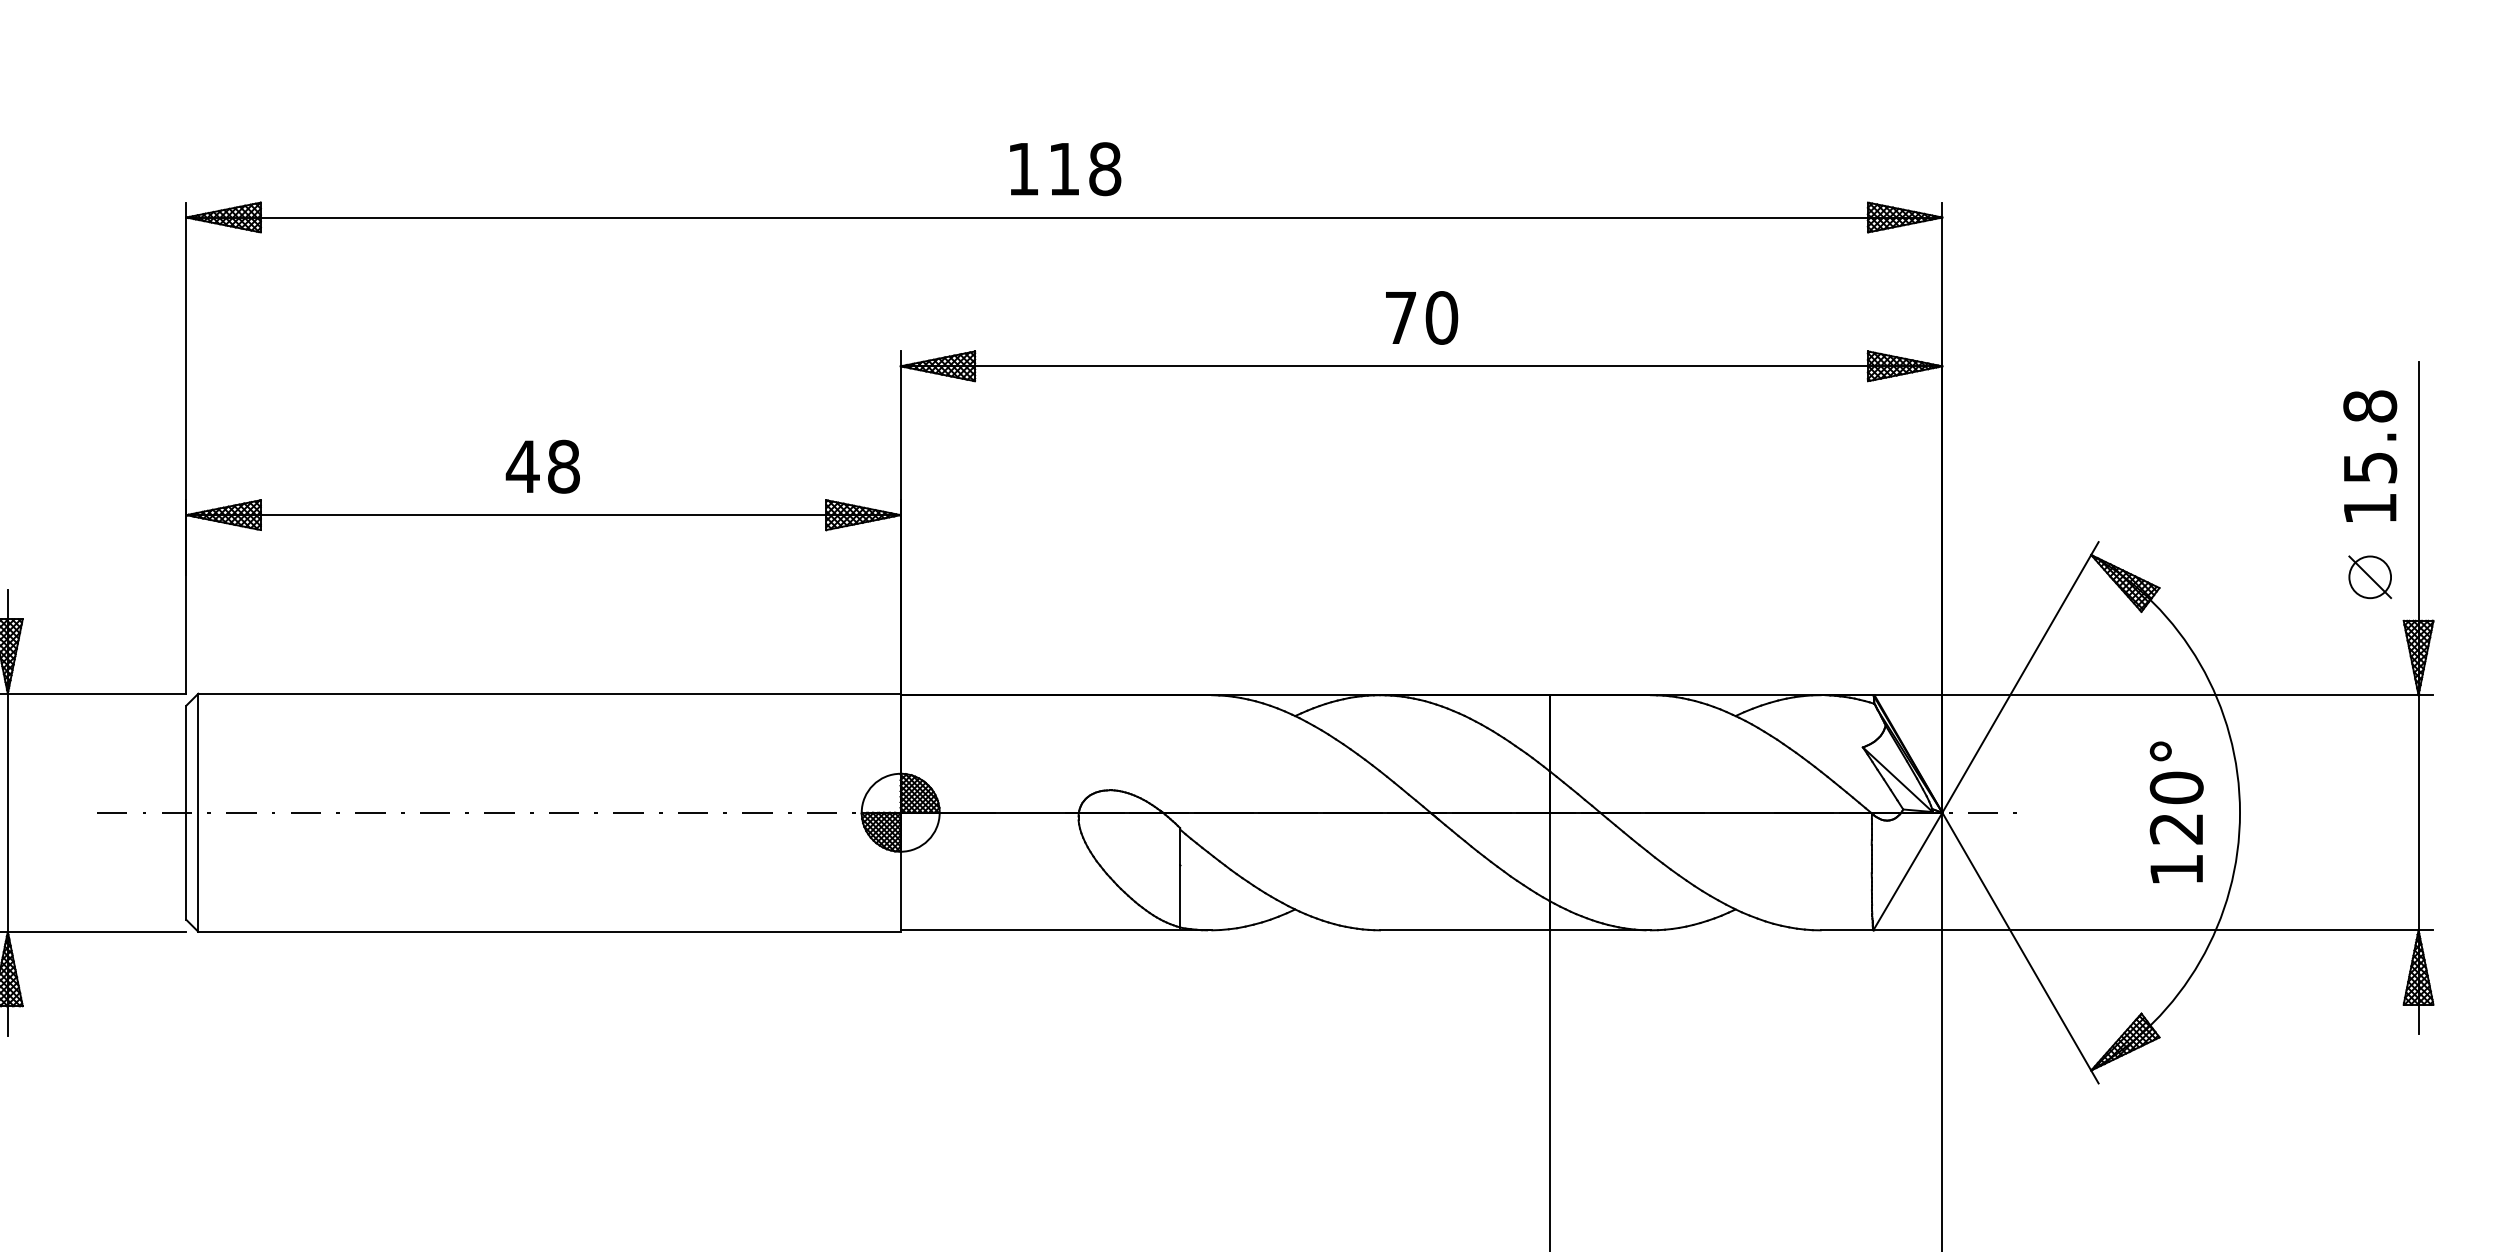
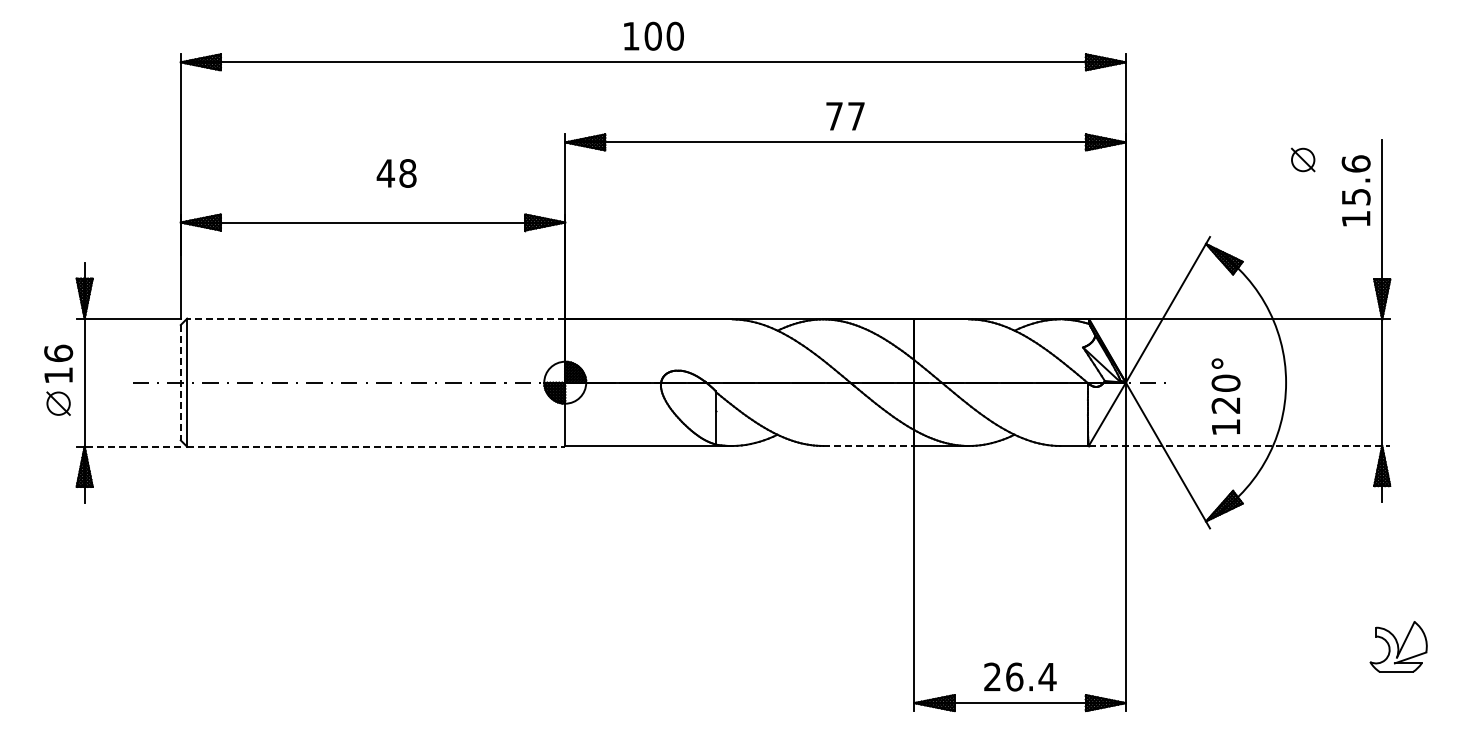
text: (1083, 167) -> (663, 35), 118 -> 100
text: (1441, 316) -> (856, 115), 70 -> 77
text: (2368, 405) -> (1355, 163), 15.8 -> 15.6
text: (542, 466) -> (396, 173), moved
part: (2370, 576) -> (1303, 159), moved
line: (548, 693) -> (375, 318), solid -> dashed
line: (185, 812) -> (180, 382), solid -> dashed
text: (2175, 812) -> (1225, 396), moved
line: (96, 931) -> (132, 446), solid -> dashed
line: (550, 931) -> (376, 446), solid -> dashed
line: (1464, 931) -> (868, 446), solid -> dashed
line: (2155, 931) -> (1240, 446), solid -> dashed

